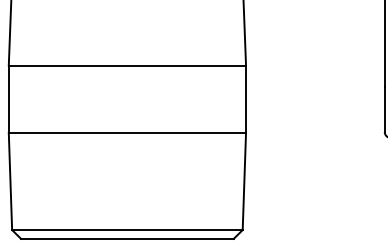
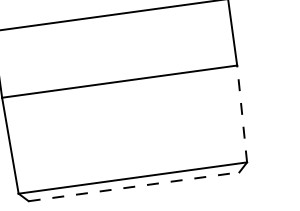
line: (244, 181) -> (242, 114), solid -> dashed
line: (127, 238) -> (134, 186), solid -> dashed

